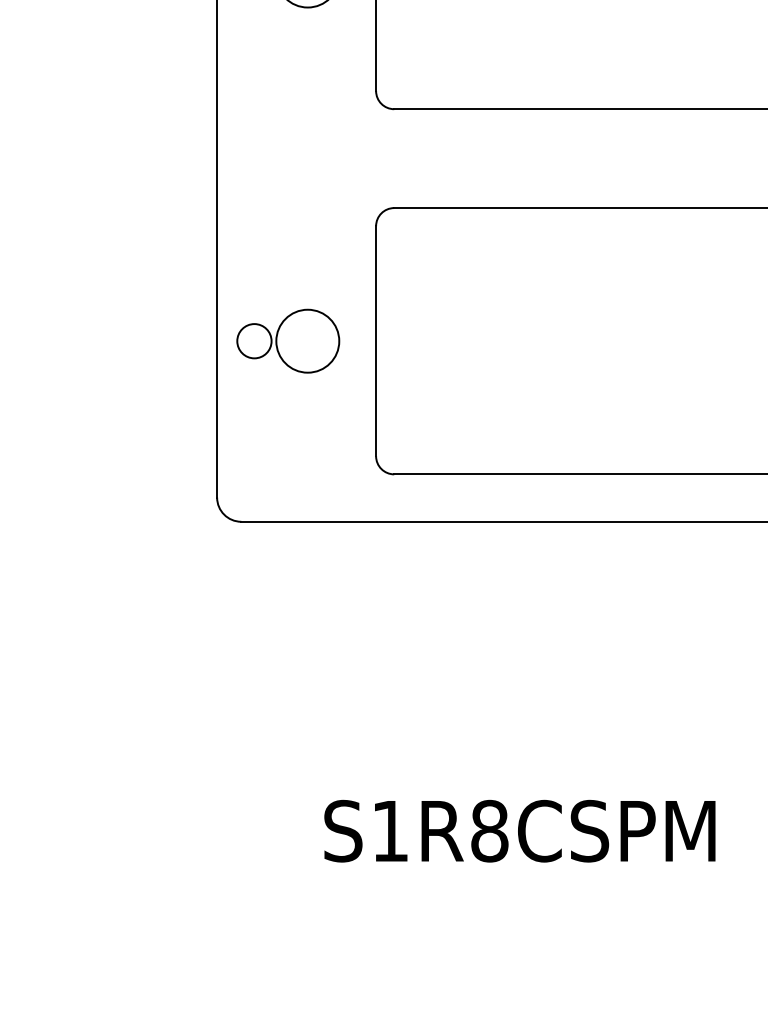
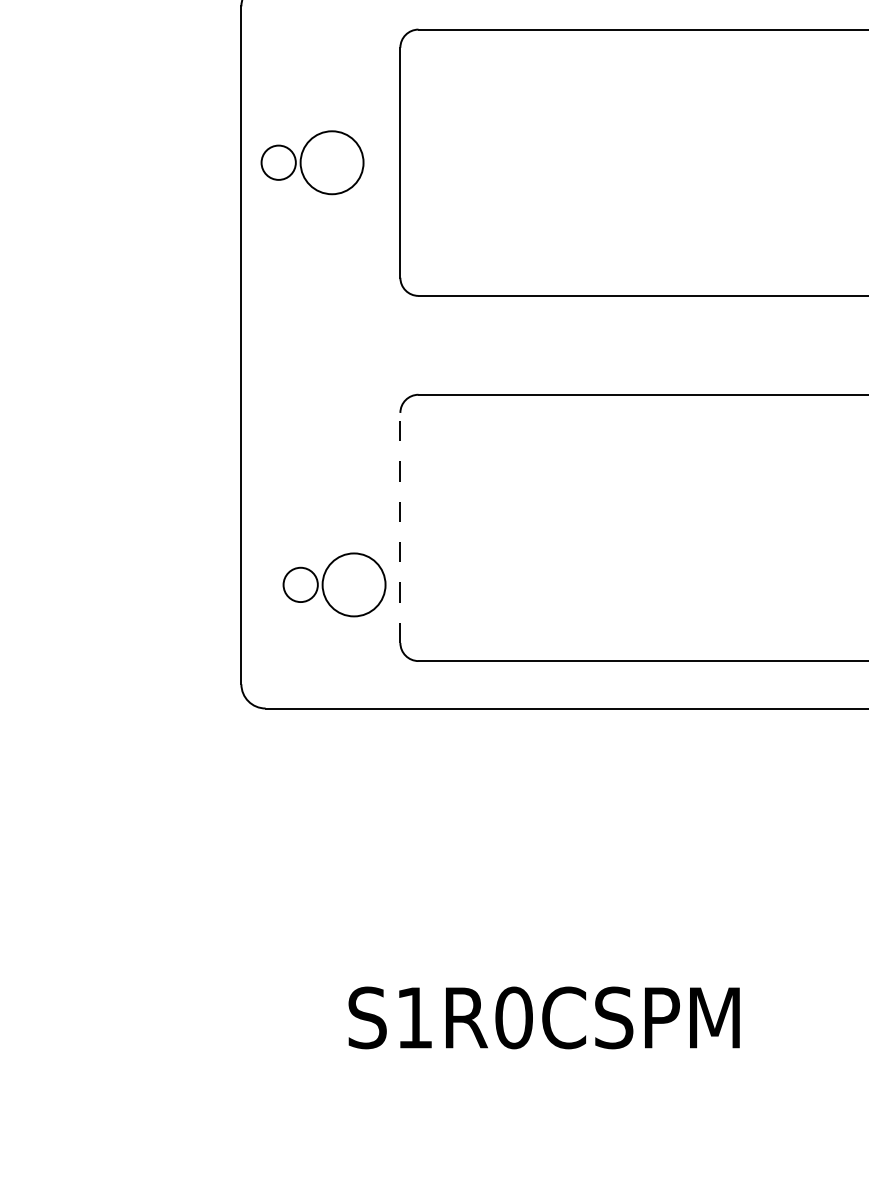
part: (288, 340) -> (334, 584), moved
line: (376, 340) -> (400, 527), solid -> dashed
text: (489, 830) -> (513, 1017), S1R8CSPM -> S1R0CSPM

